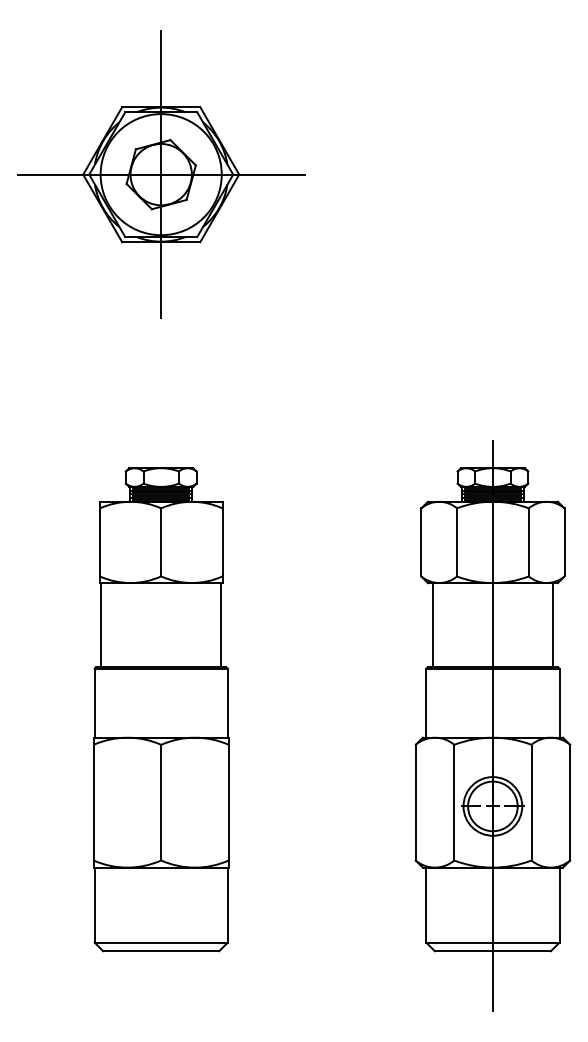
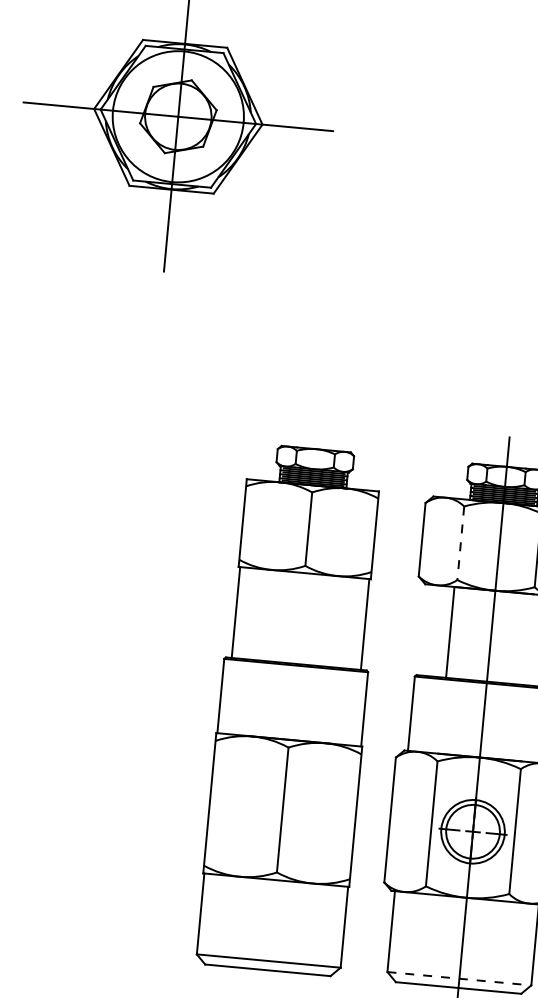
line: (457, 542) -> (461, 543), solid -> dashed
line: (433, 625) -> (450, 632), moved
part: (161, 709) -> (292, 709), moved
line: (492, 942) -> (458, 978), solid -> dashed

